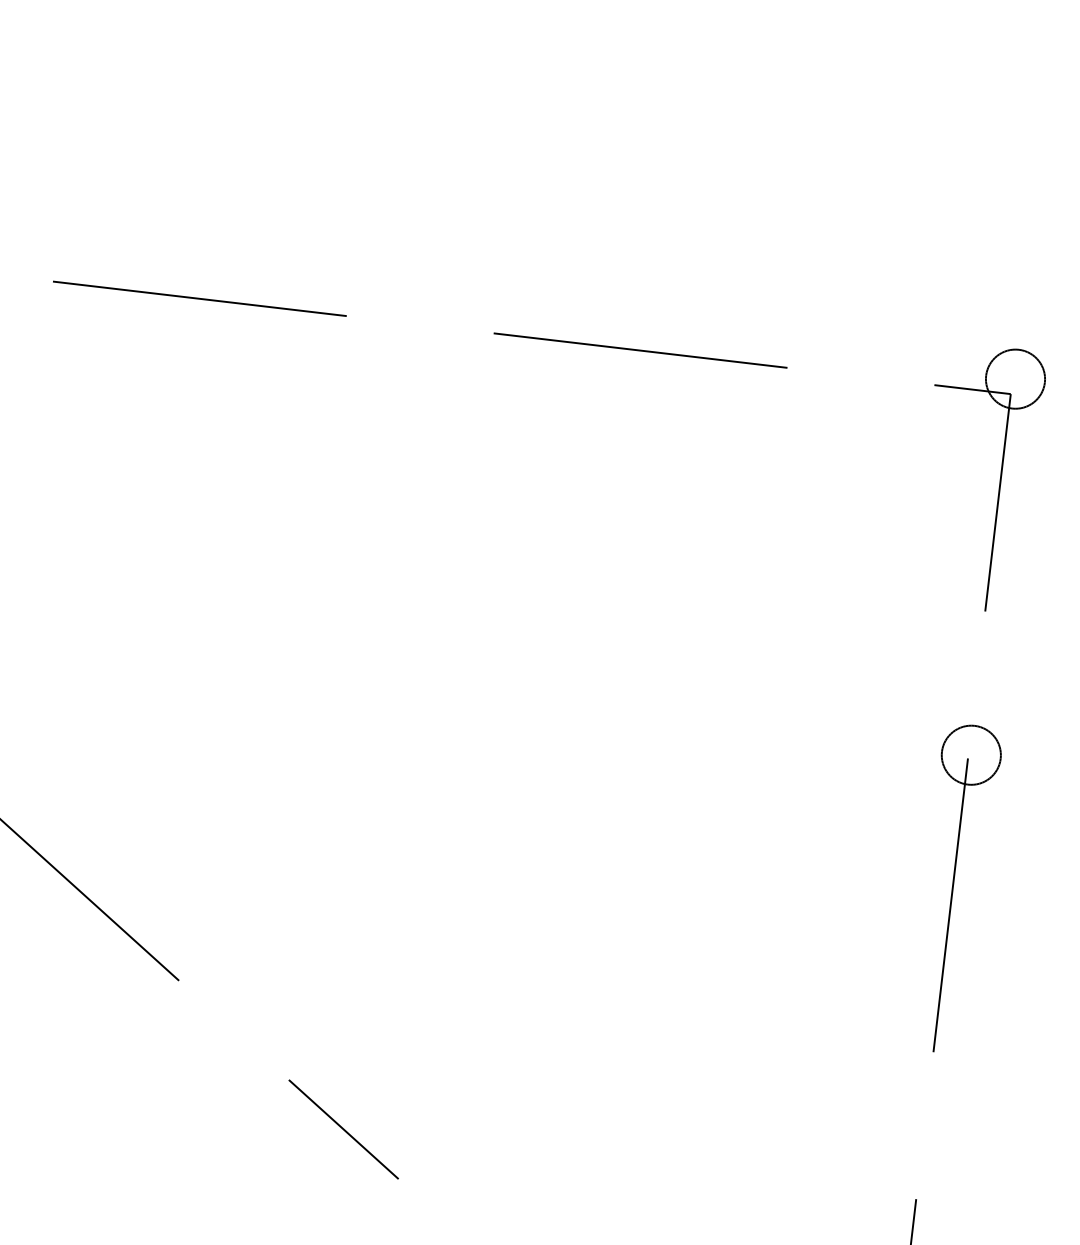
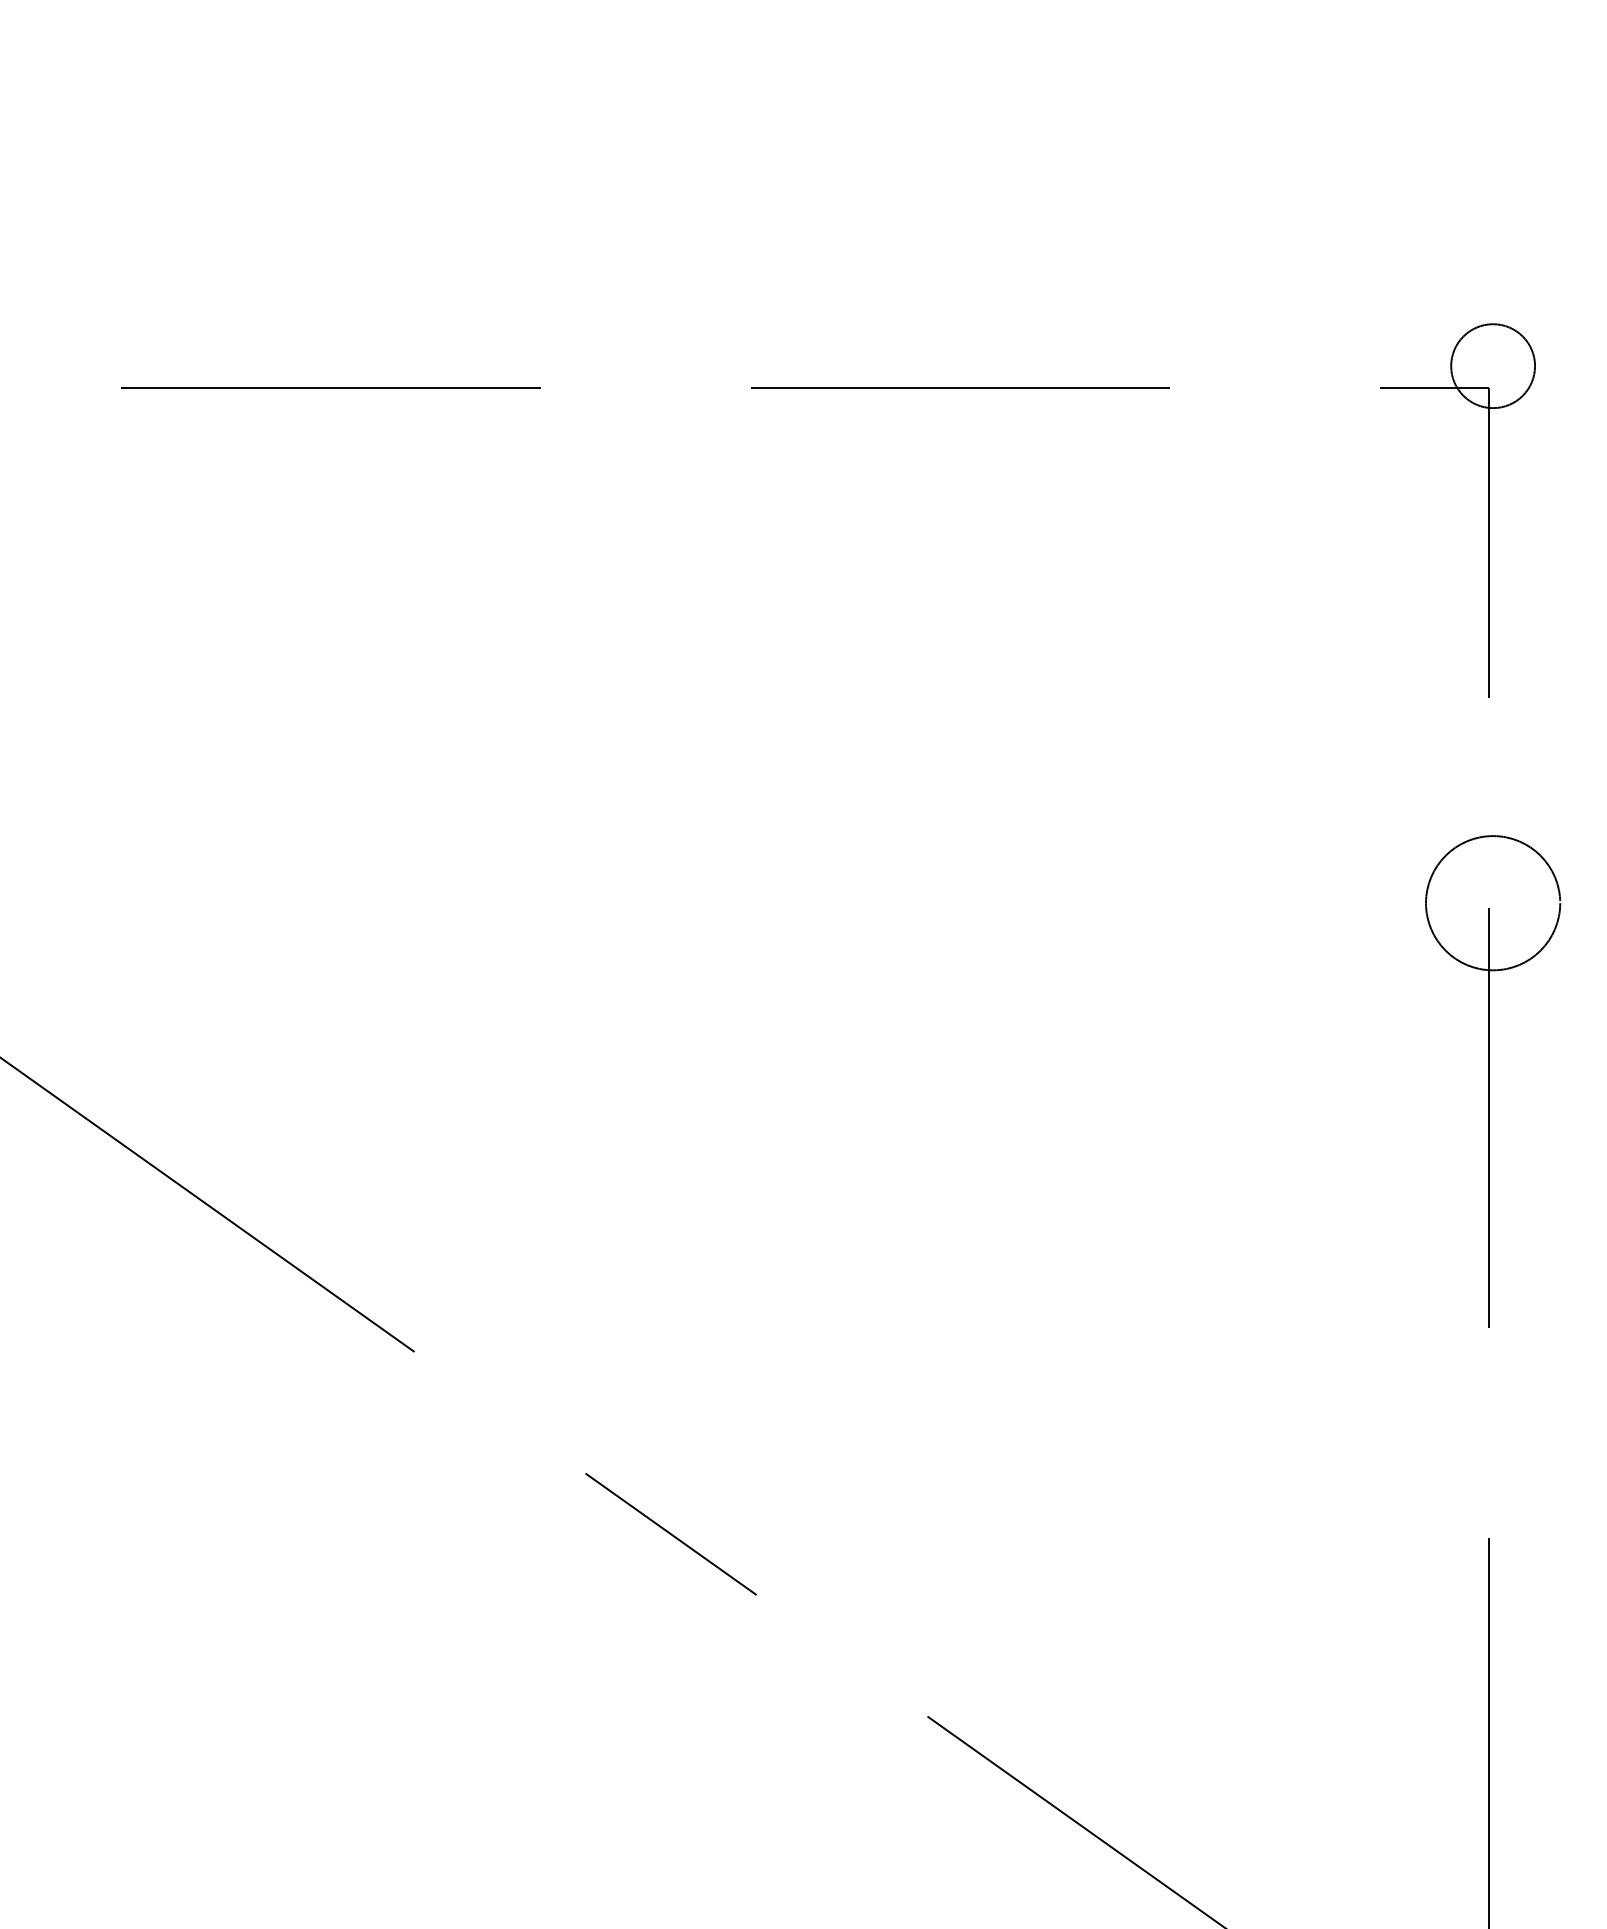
circle: (971, 755) -> (1493, 903), size x1.6

